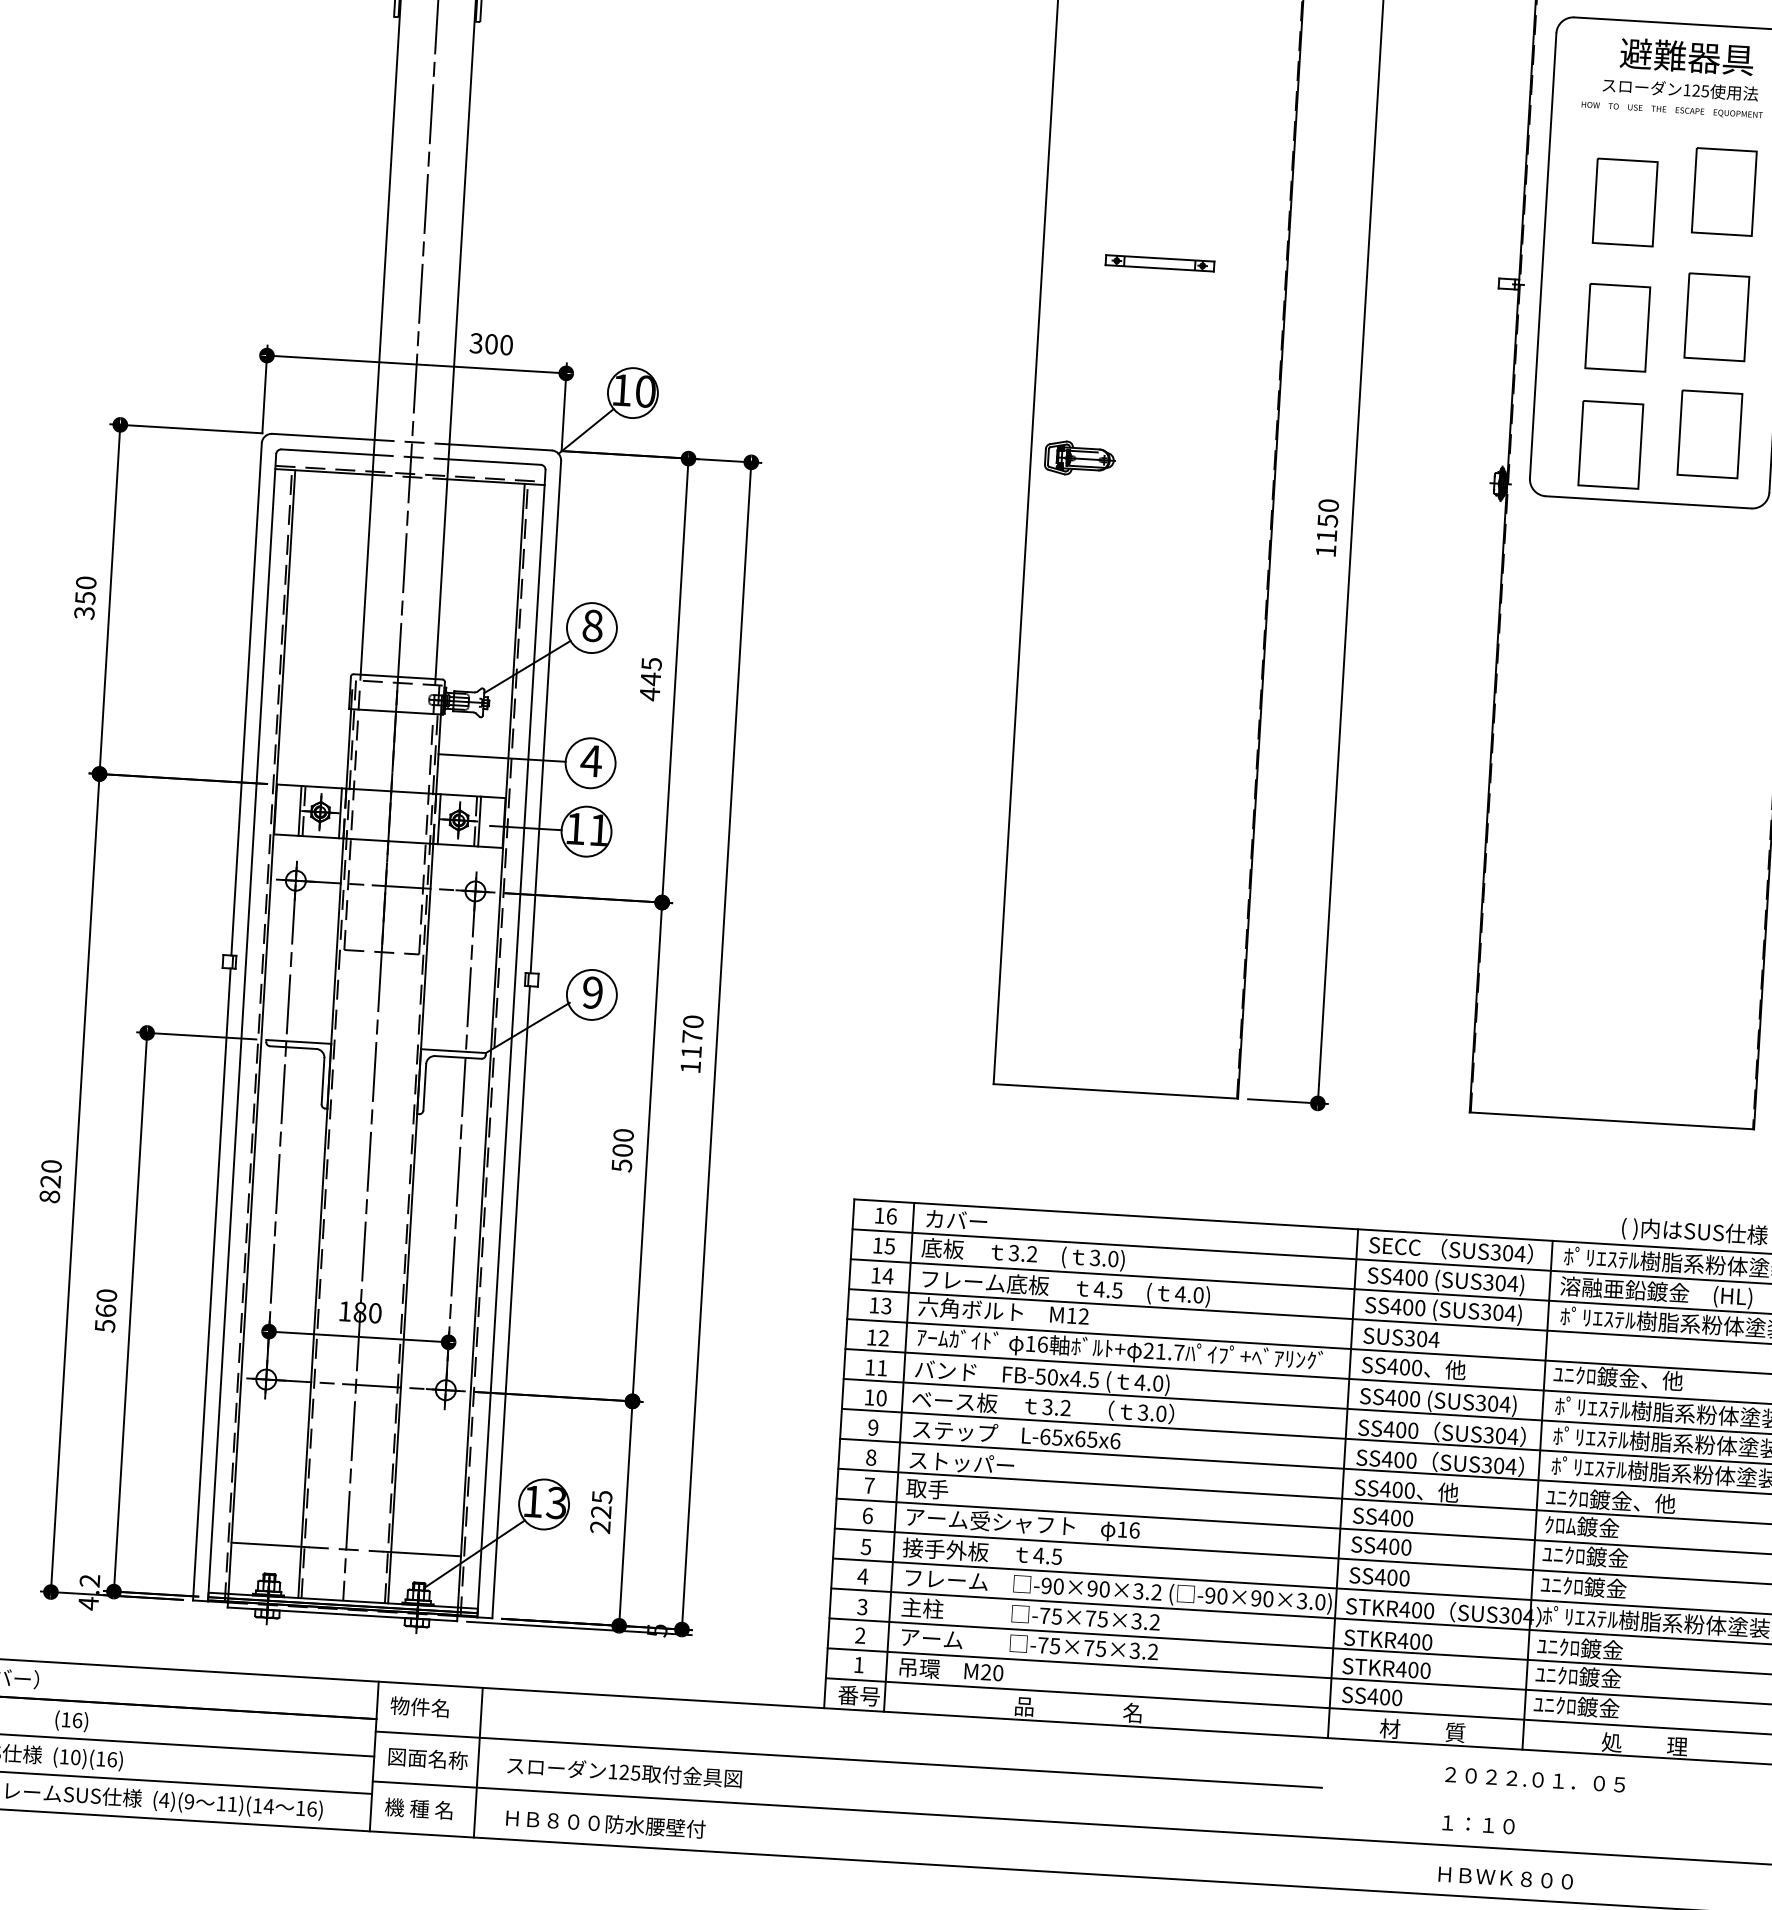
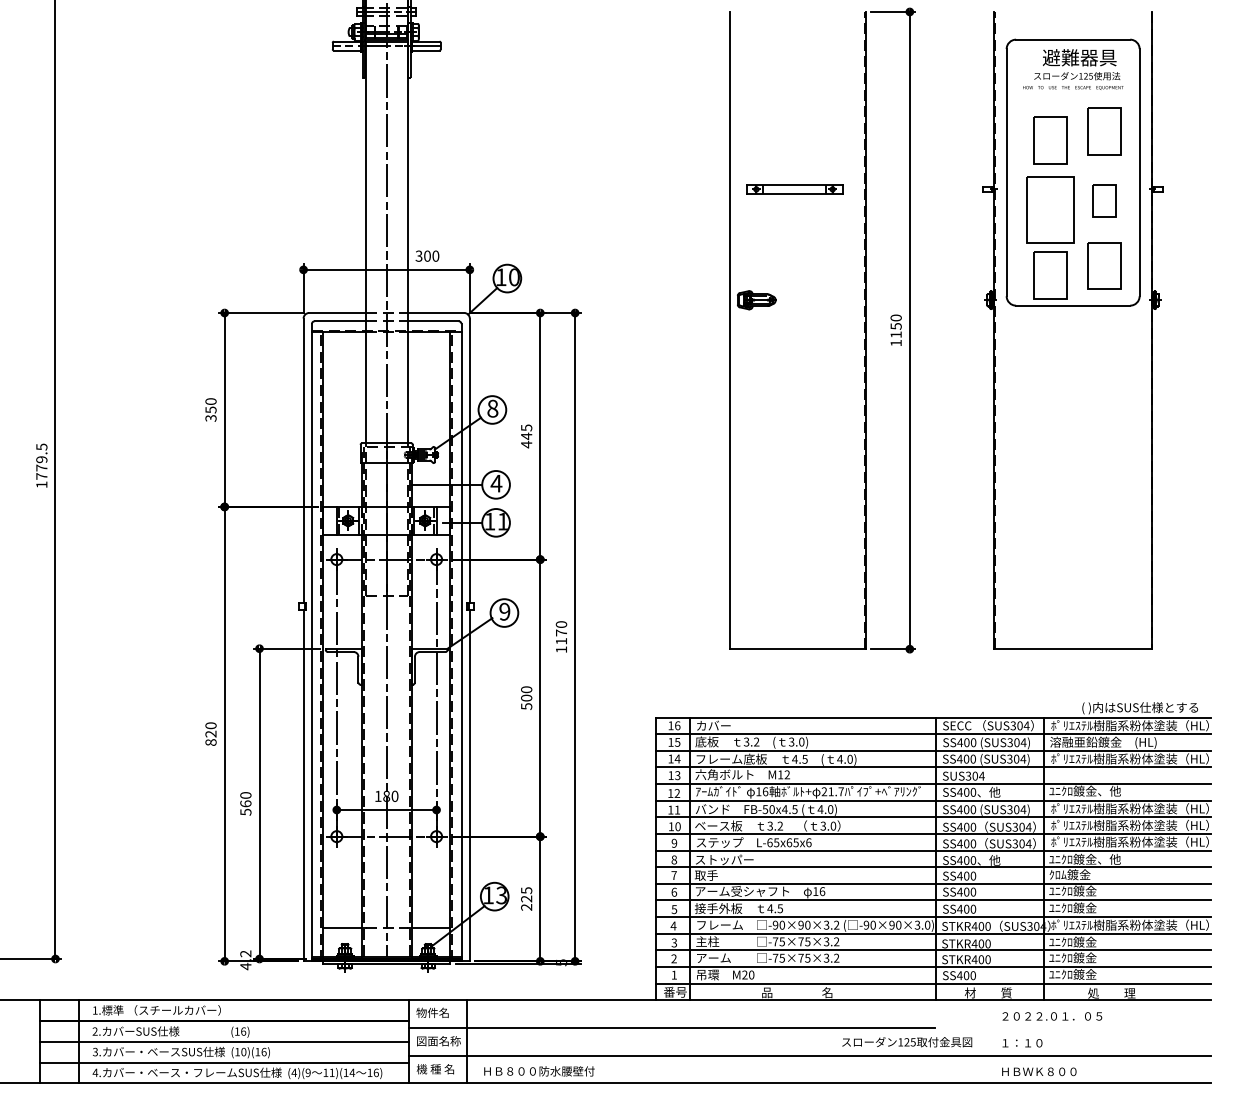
part: (1159, 263) -> (794, 189), size x1.6
part: (1716, 316) -> (1104, 200), size x0.7
part: (1618, 326) -> (1050, 209), size x1.4
text: (625, 1772) -> (907, 1042), moved

